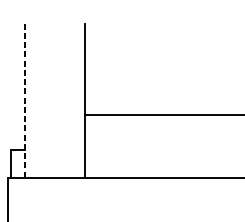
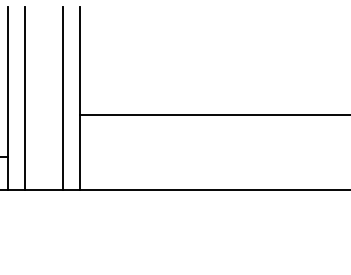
line: (25, 100) -> (8, 98), dashed -> solid
line: (39, 100) -> (25, 98), added
line: (71, 100) -> (63, 98), added

